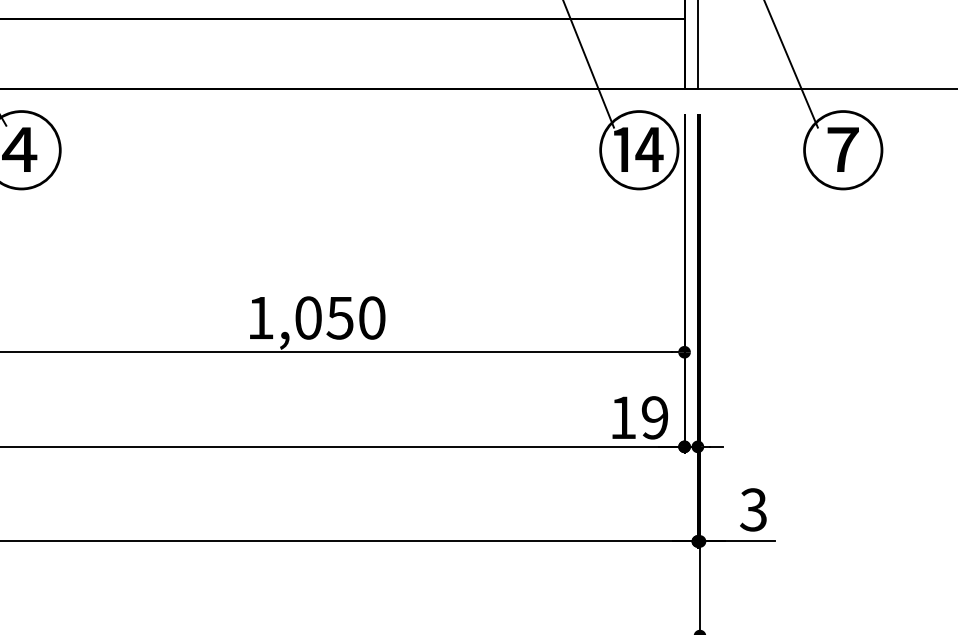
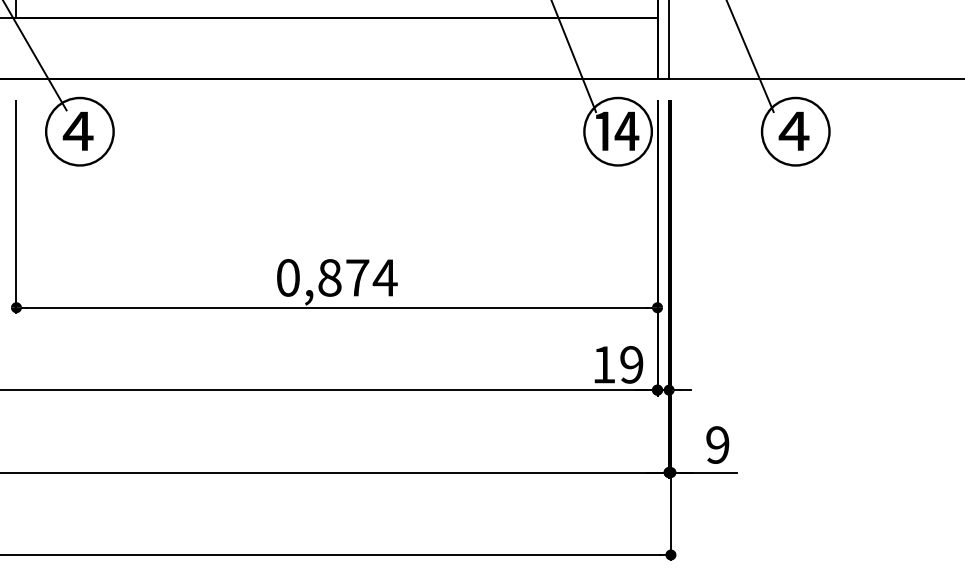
text: (840, 148) -> (793, 130), ⑦ -> ④
text: (317, 317) -> (337, 277), 1,050 -> 0,874
text: (753, 509) -> (717, 444), 3 -> 9

